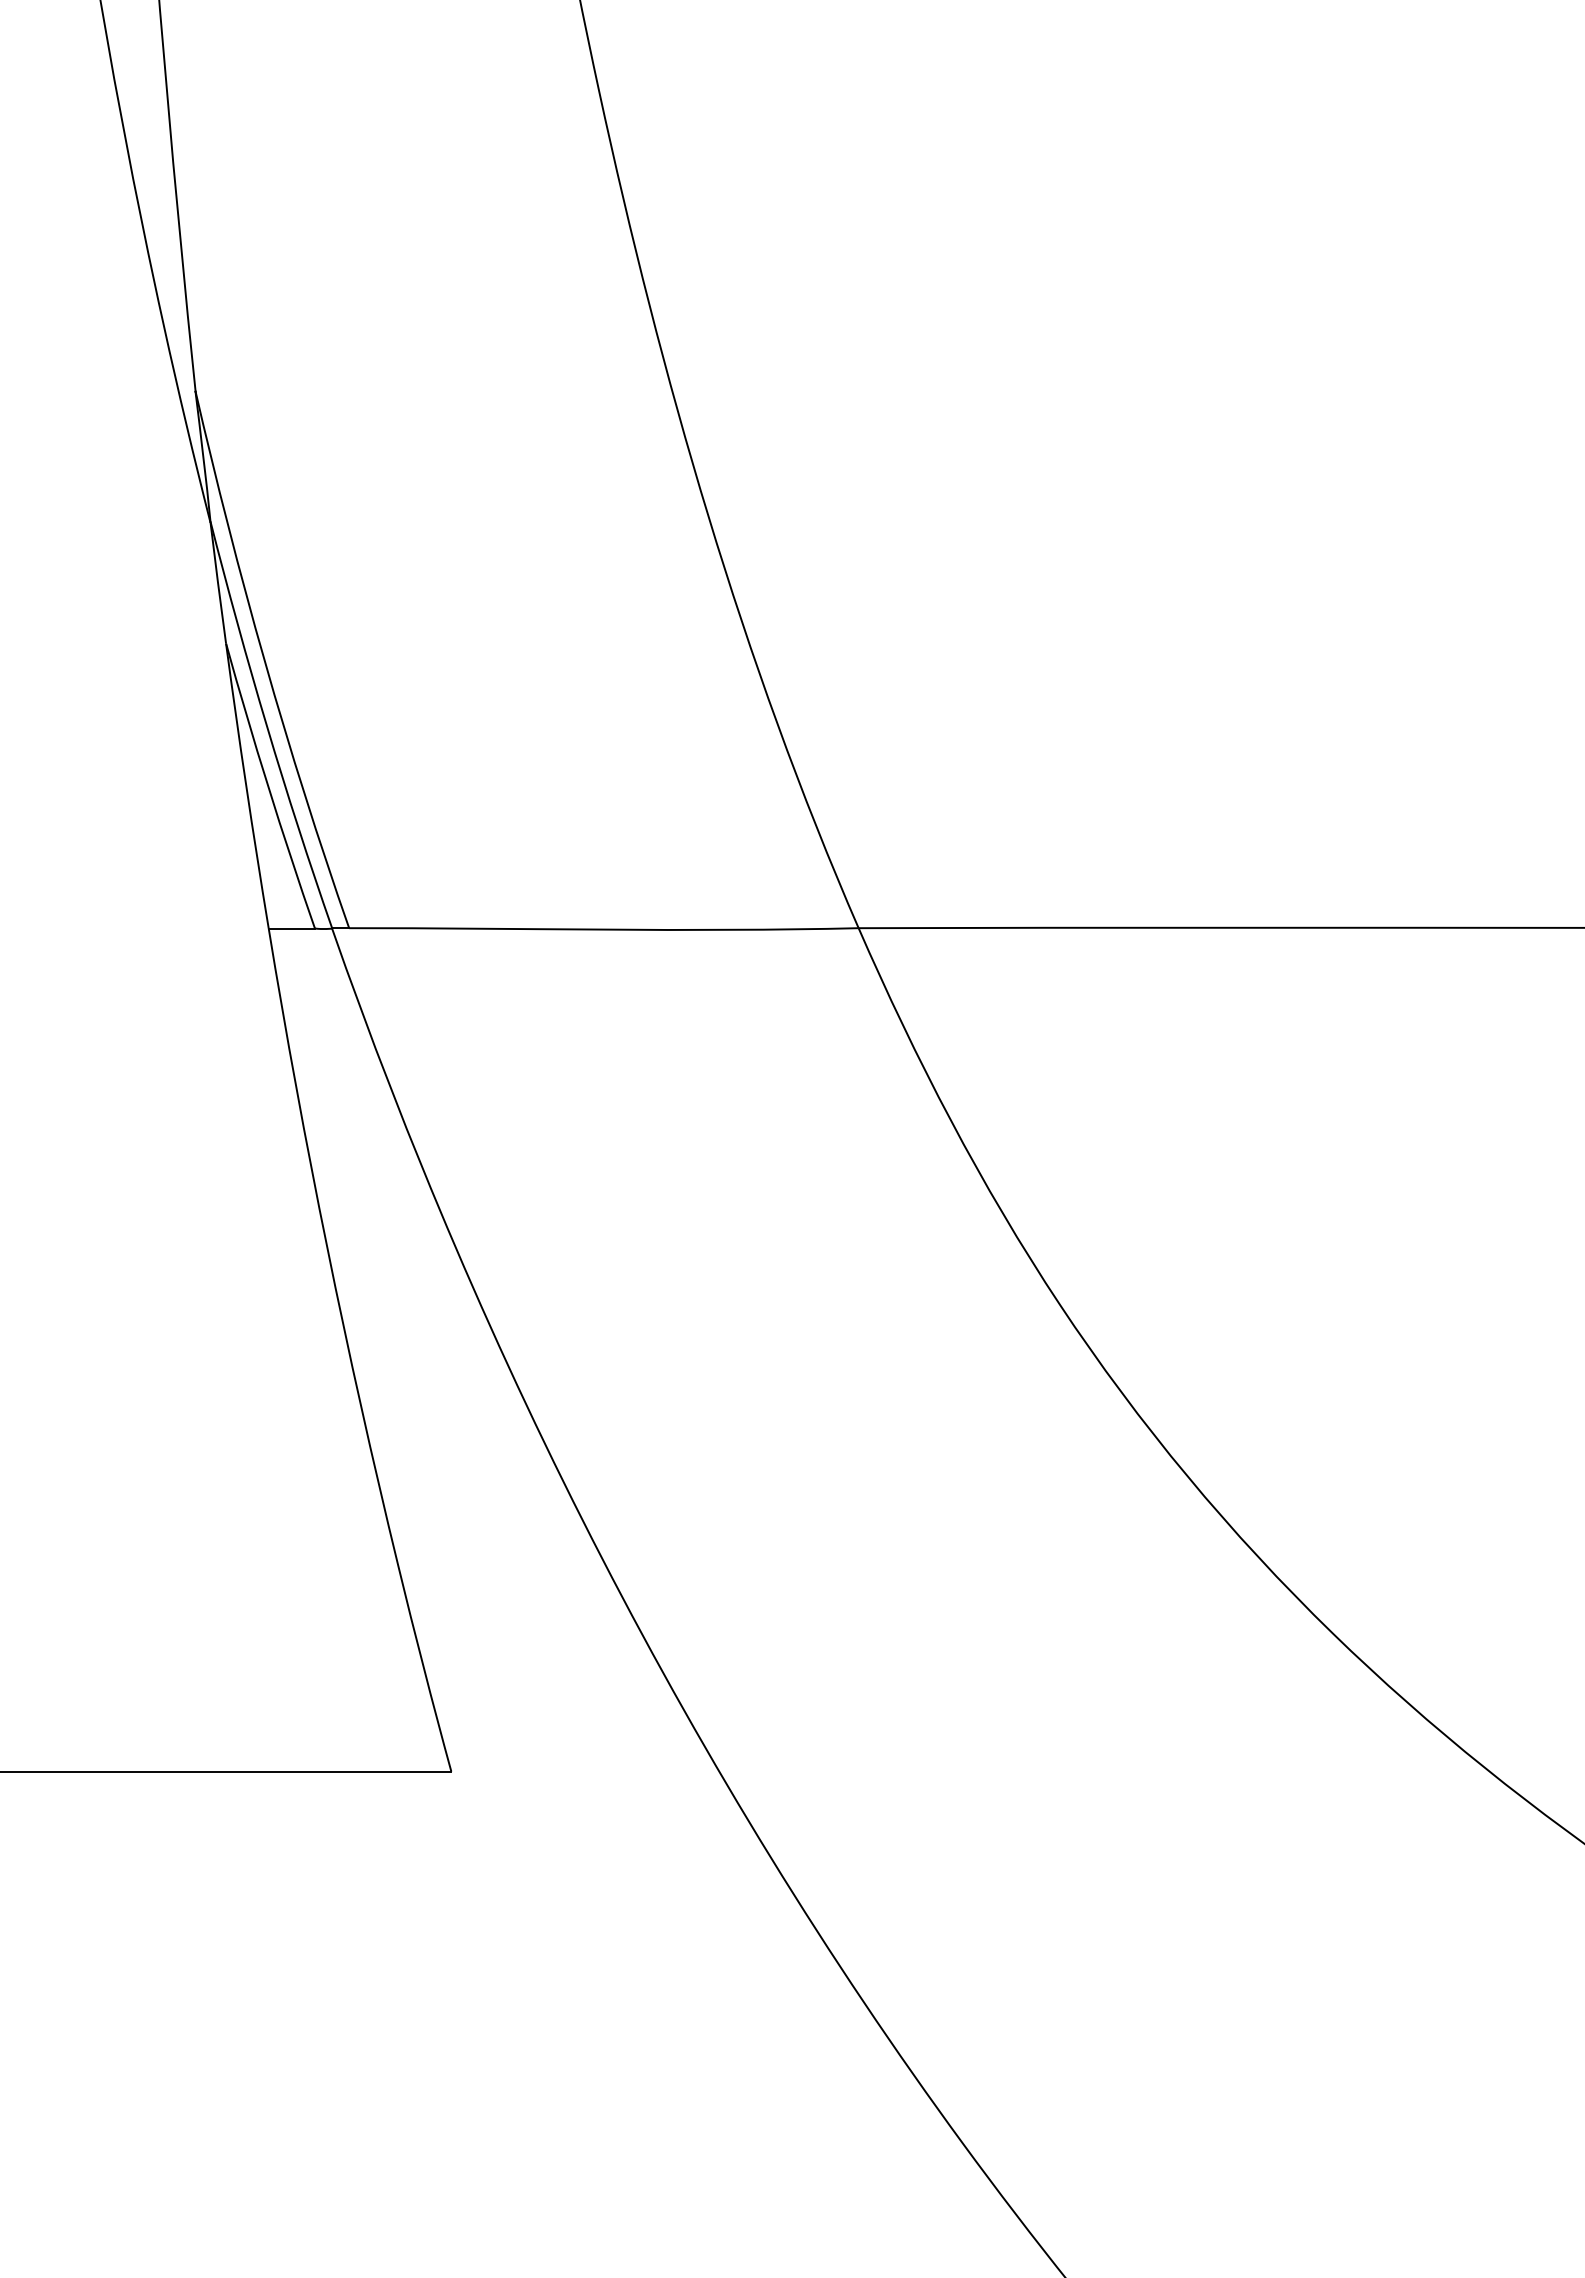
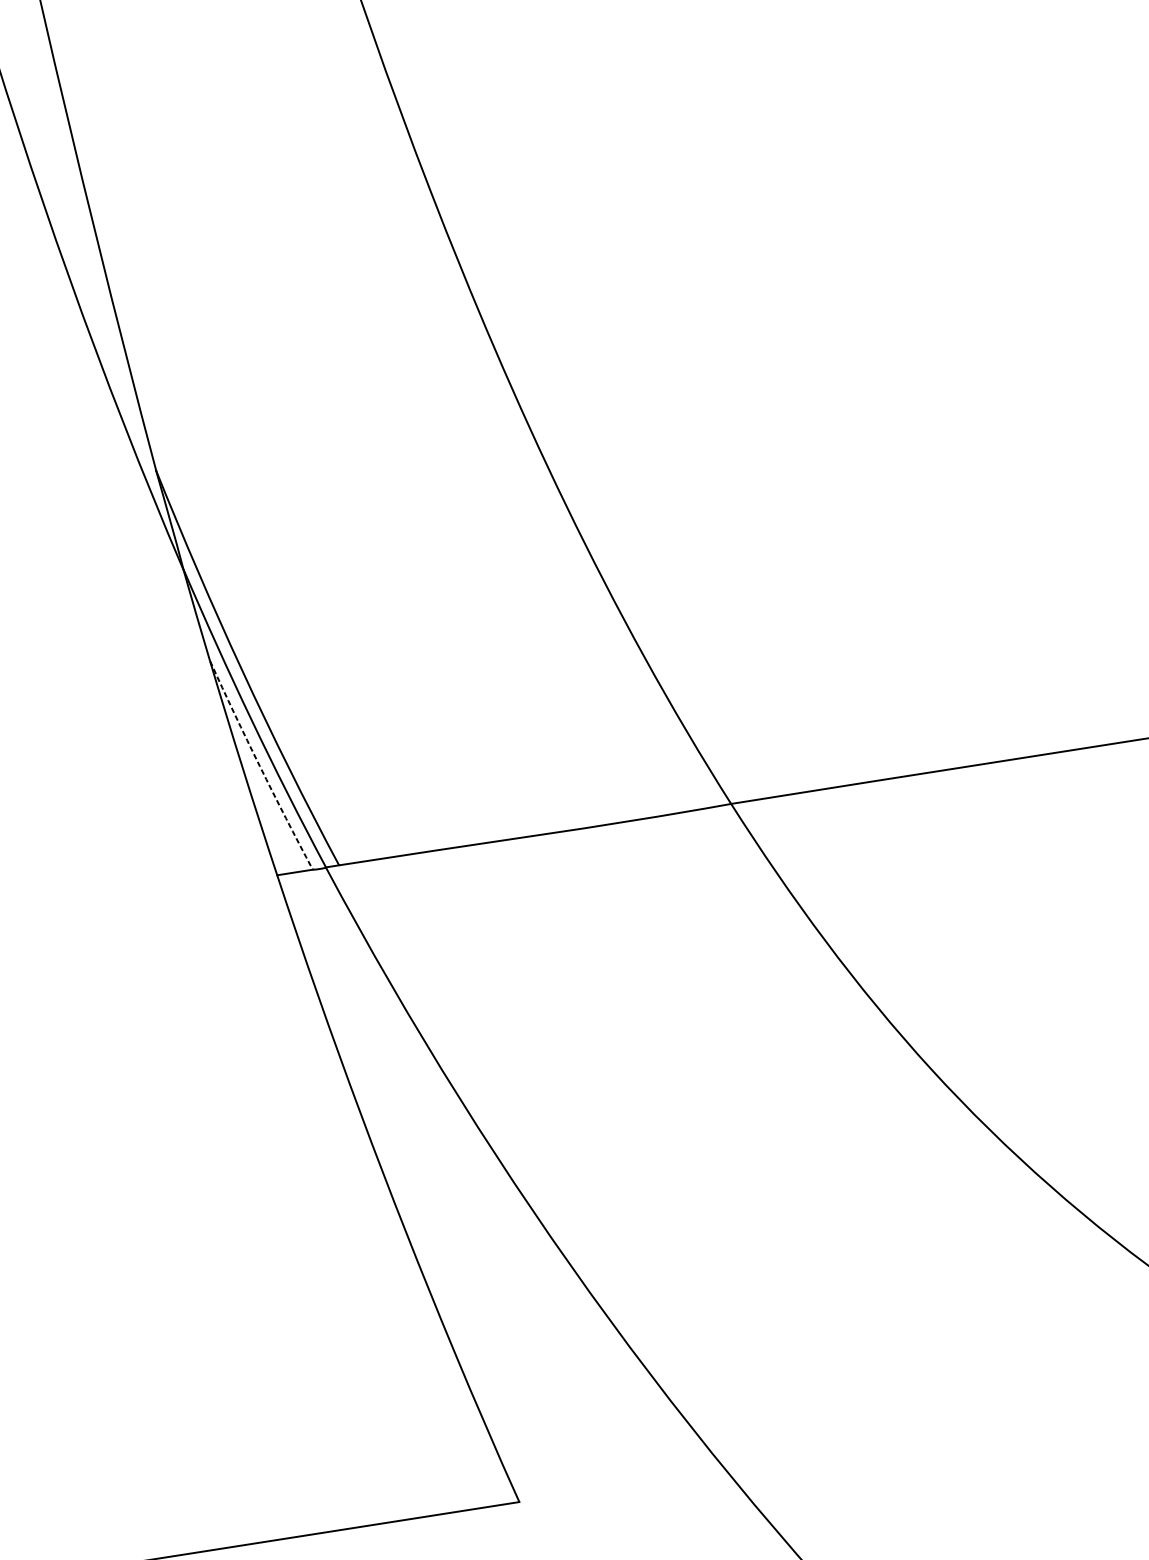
arc: (268, 787) -> (260, 766), solid -> dashed

